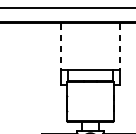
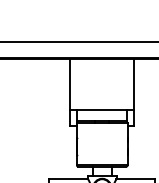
line: (61, 46) -> (70, 84), dashed -> solid
line: (119, 46) -> (134, 84), dashed -> solid

